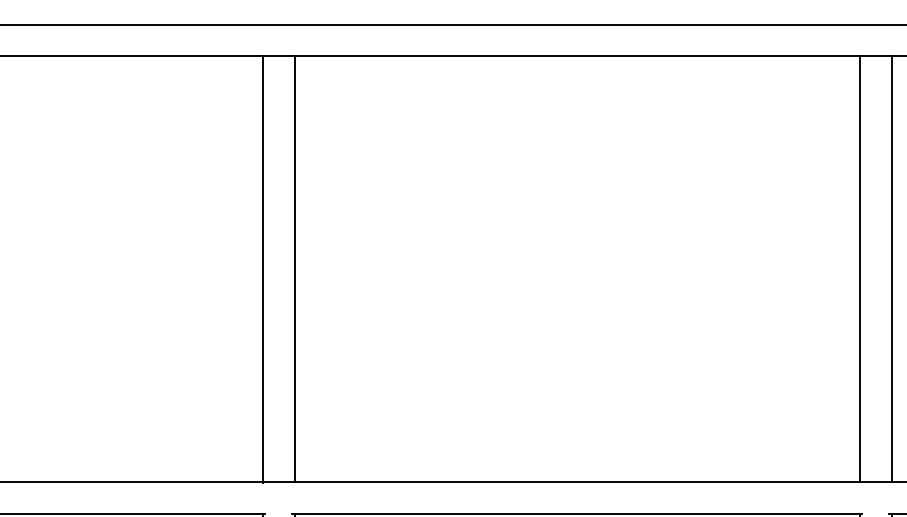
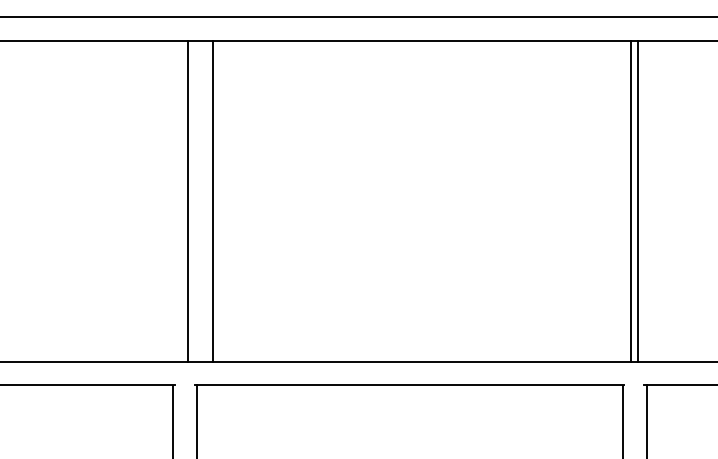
line: (263, 269) -> (188, 201), moved
line: (295, 269) -> (213, 201), moved
line: (859, 269) -> (637, 201), moved
line: (891, 269) -> (630, 201), moved

